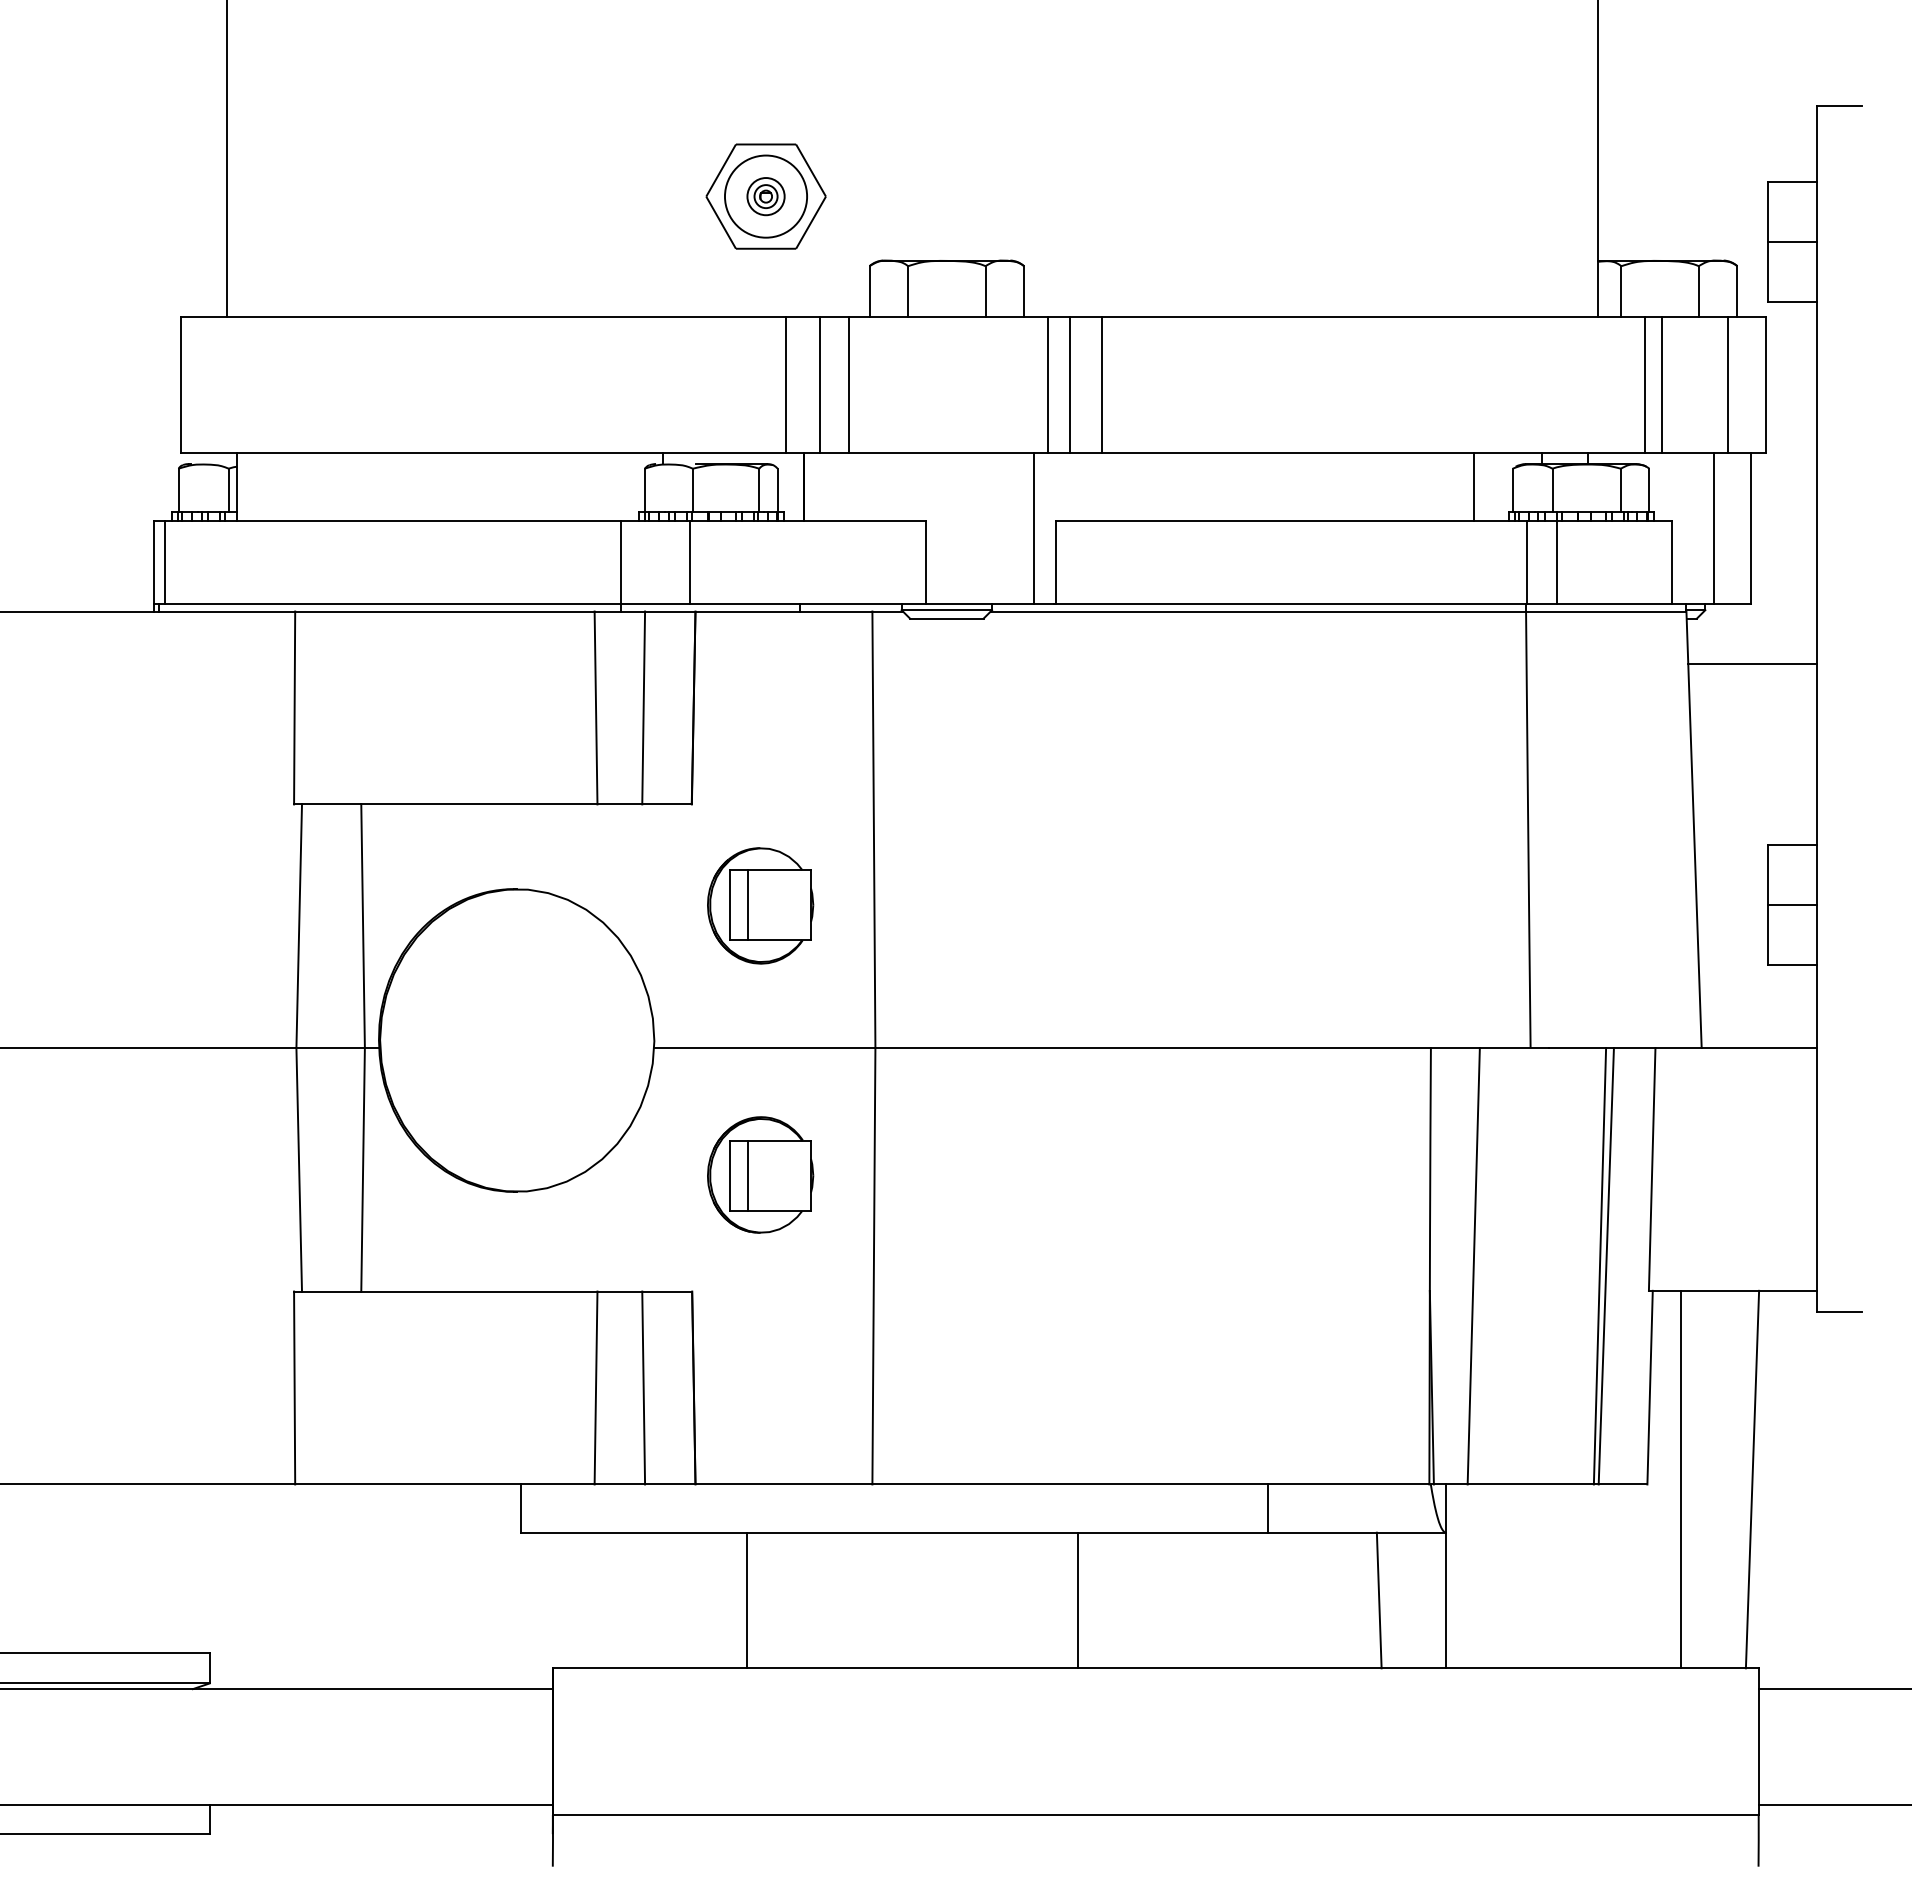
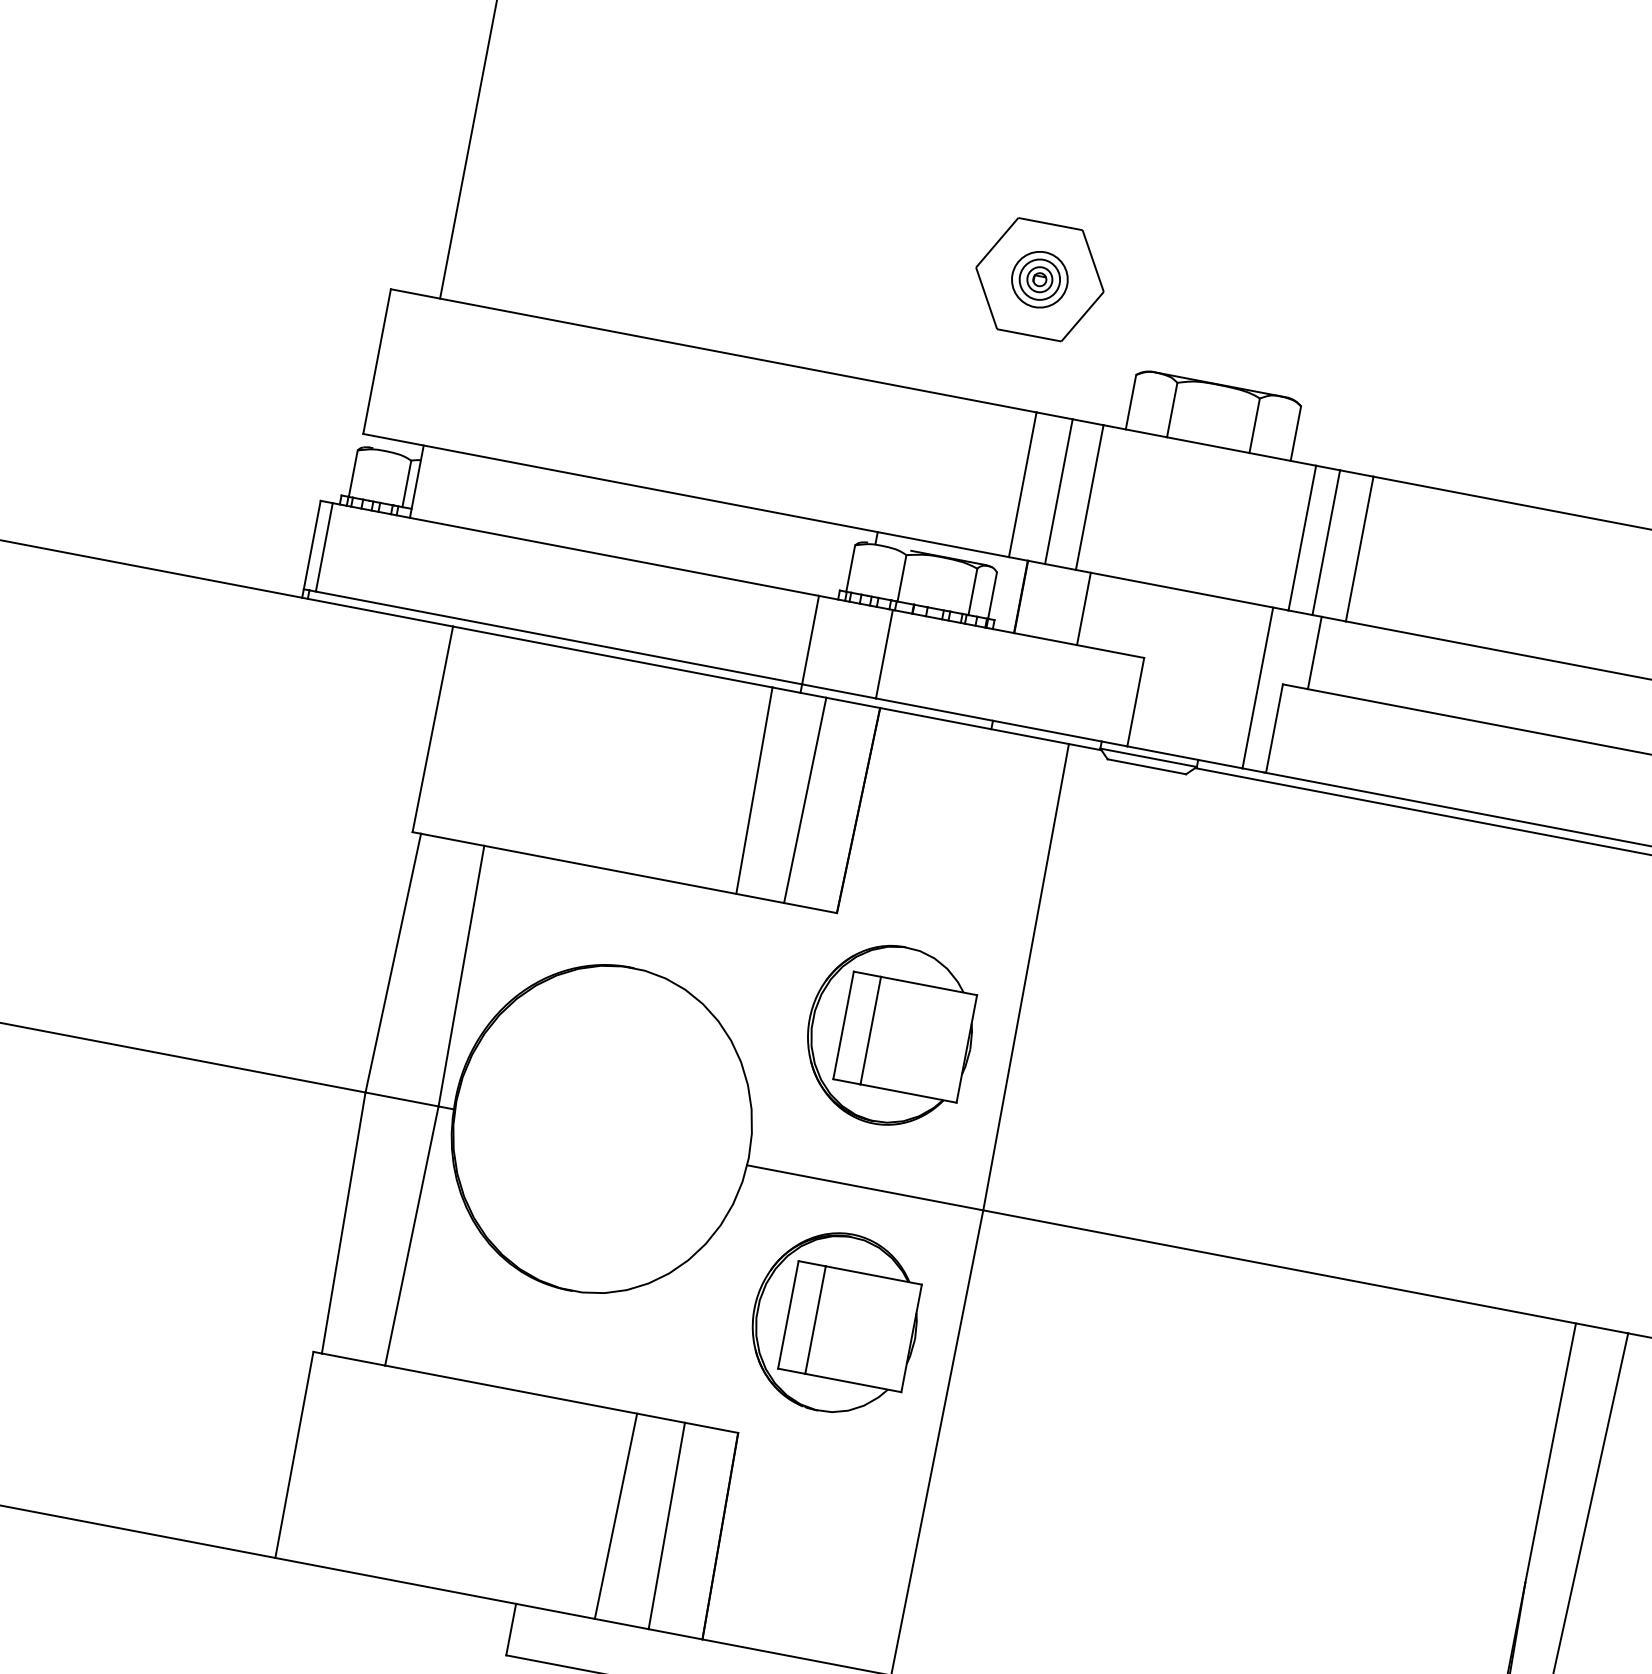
circle: (765, 196) -> (1039, 279), size x0.62
line: (862, 486) -> (1083, 608), added
line: (1079, 486) -> (1315, 652), added
part: (760, 905) -> (889, 1034), size x1.43
part: (760, 1174) -> (834, 1321), size x1.43

